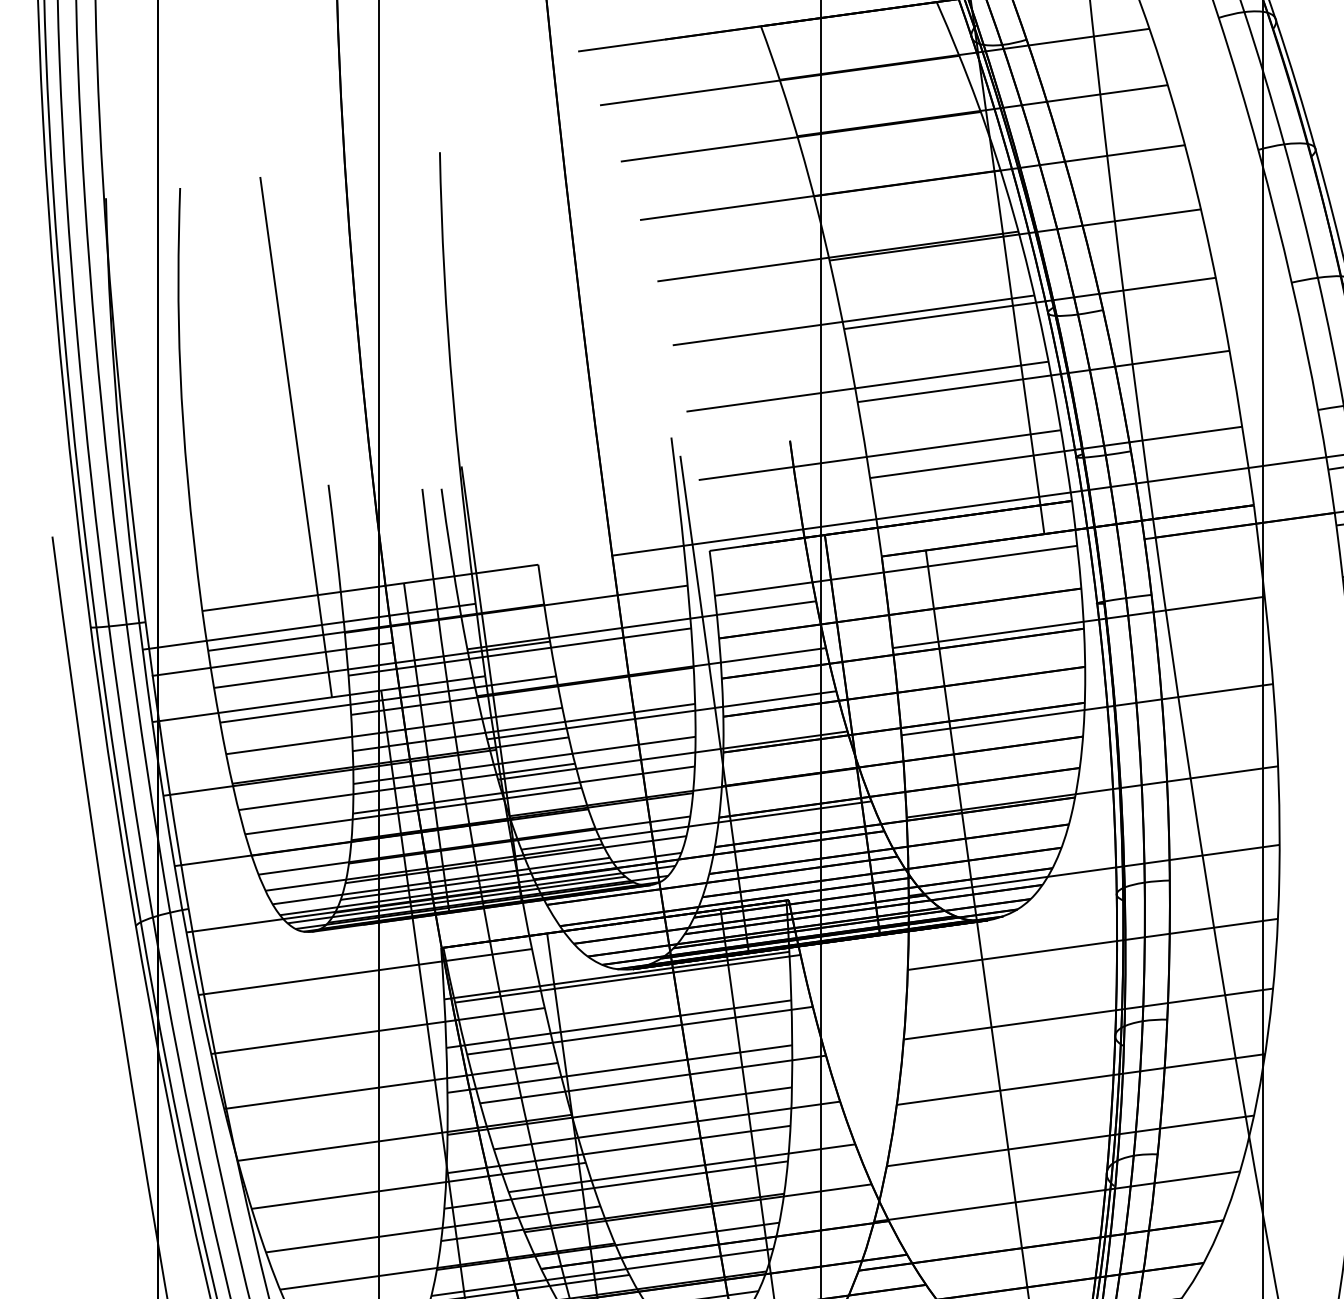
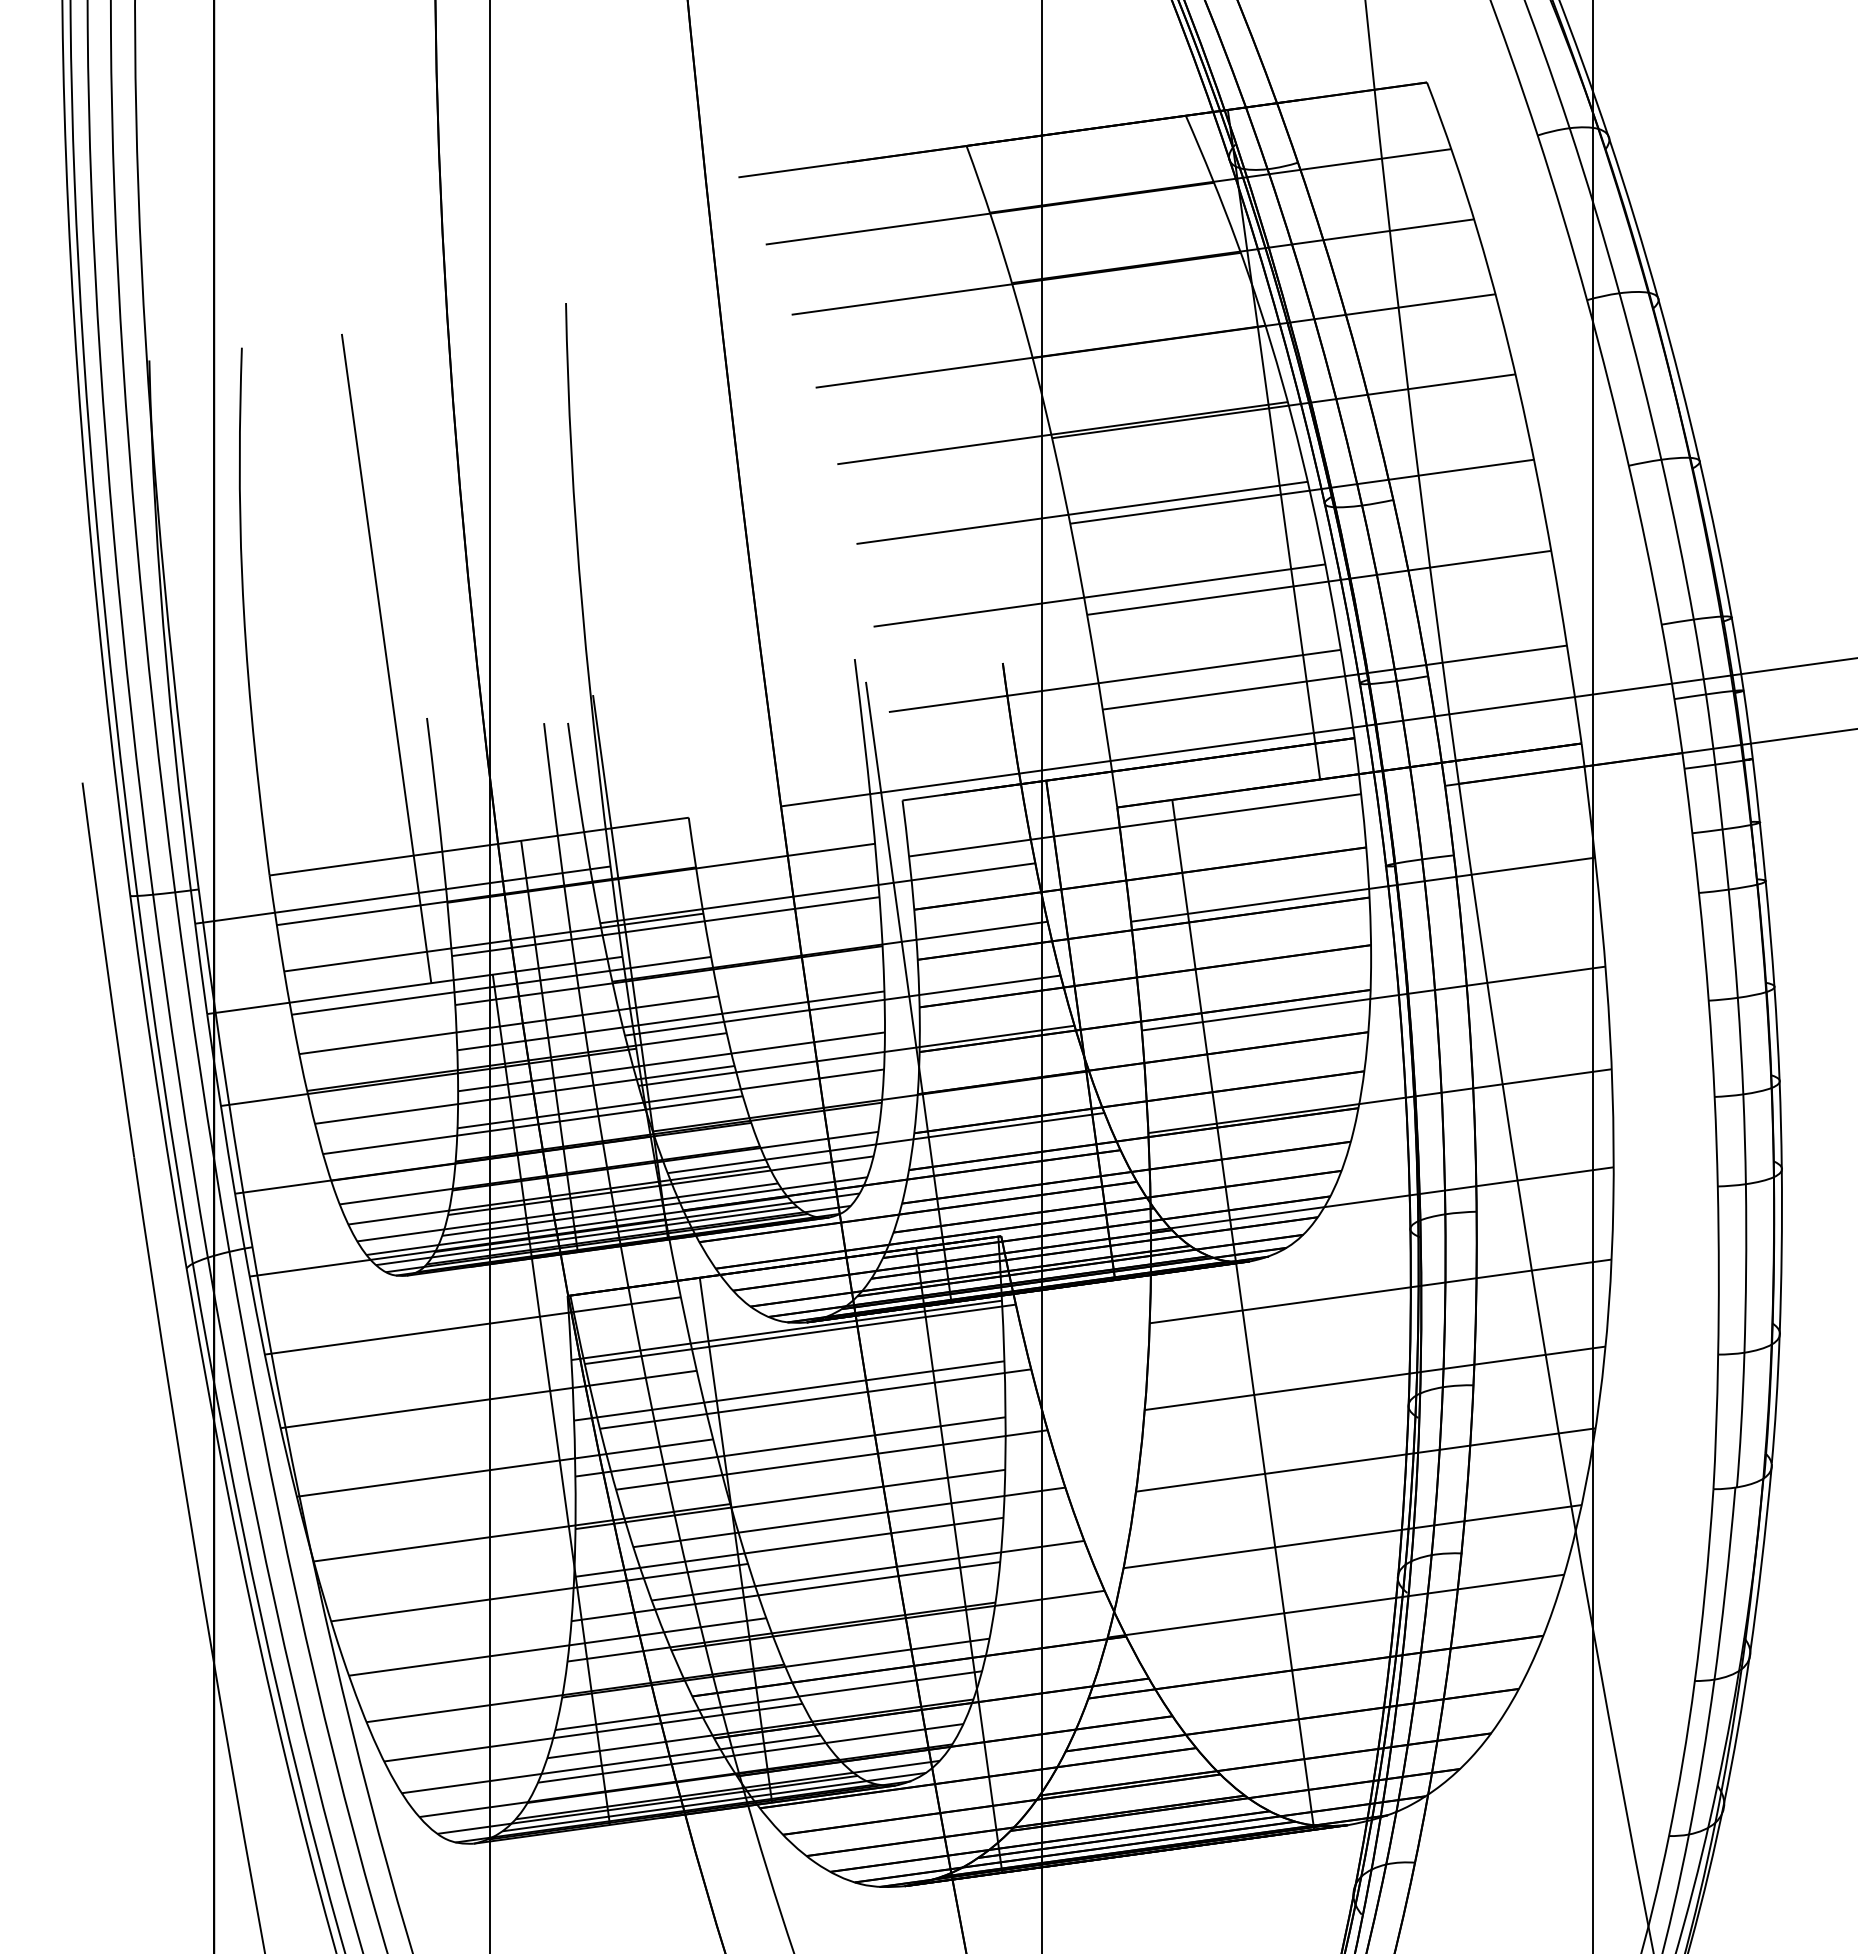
line: (272, 659) -> (357, 935), removed

